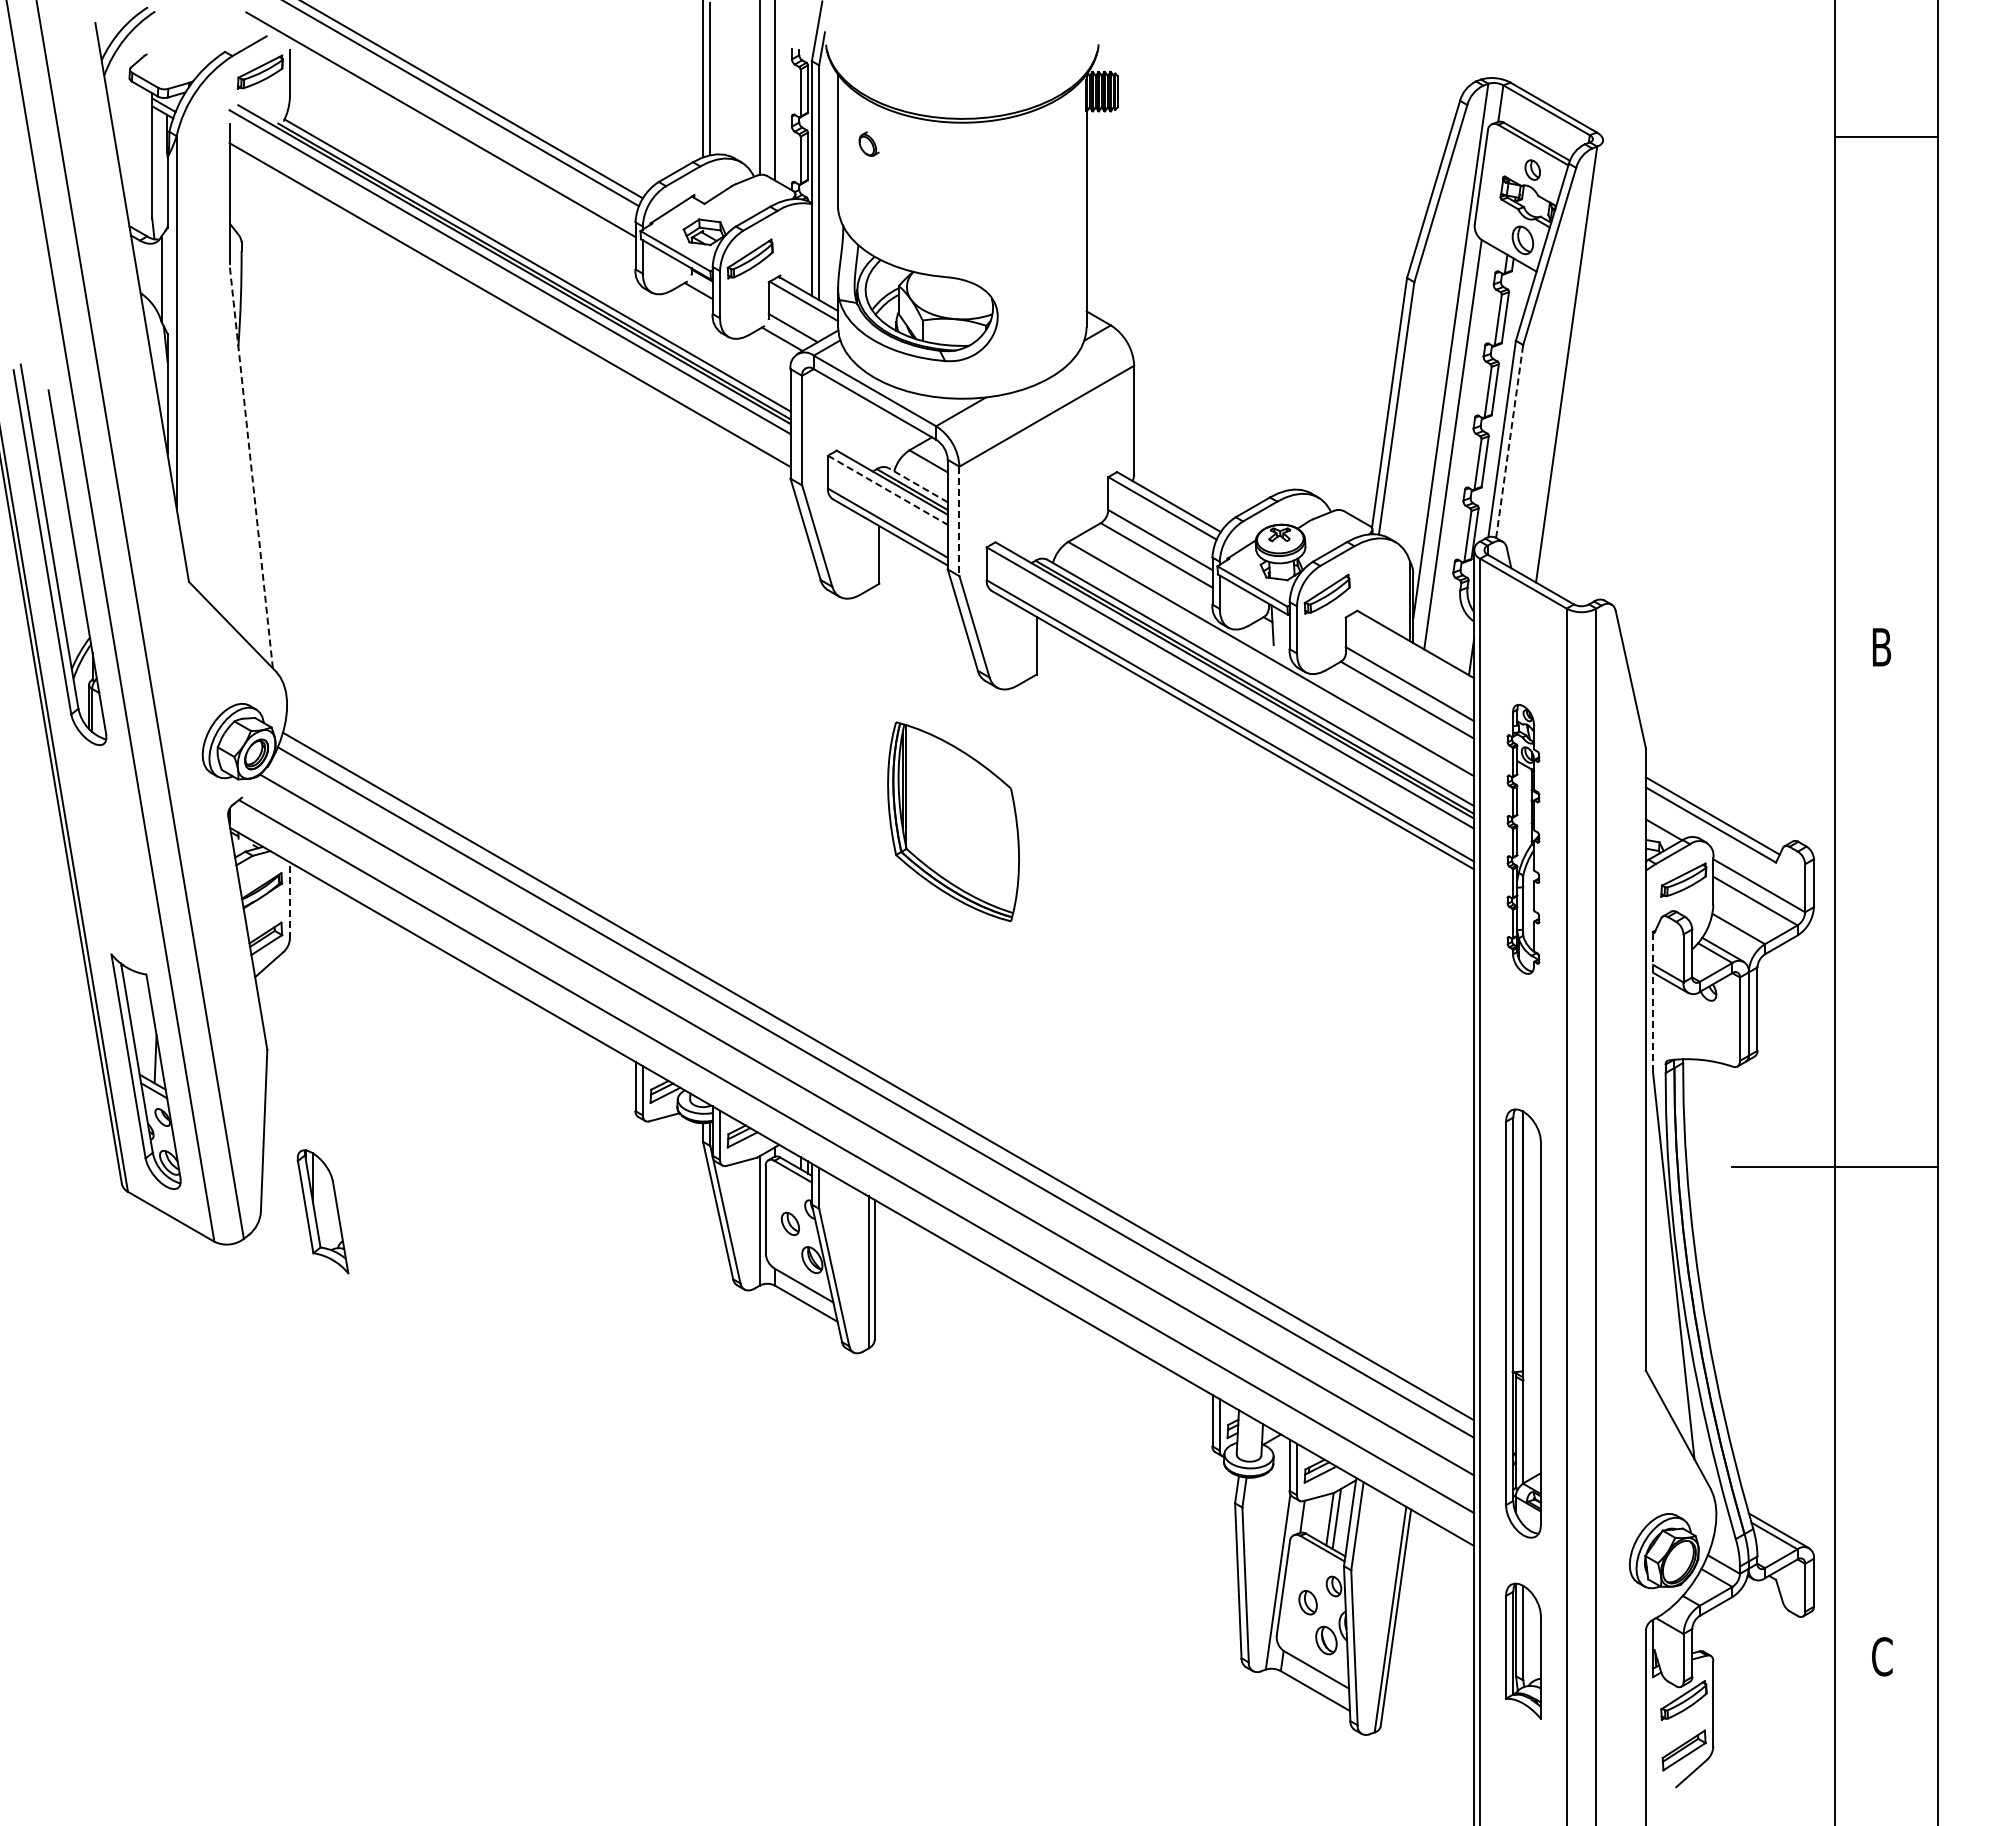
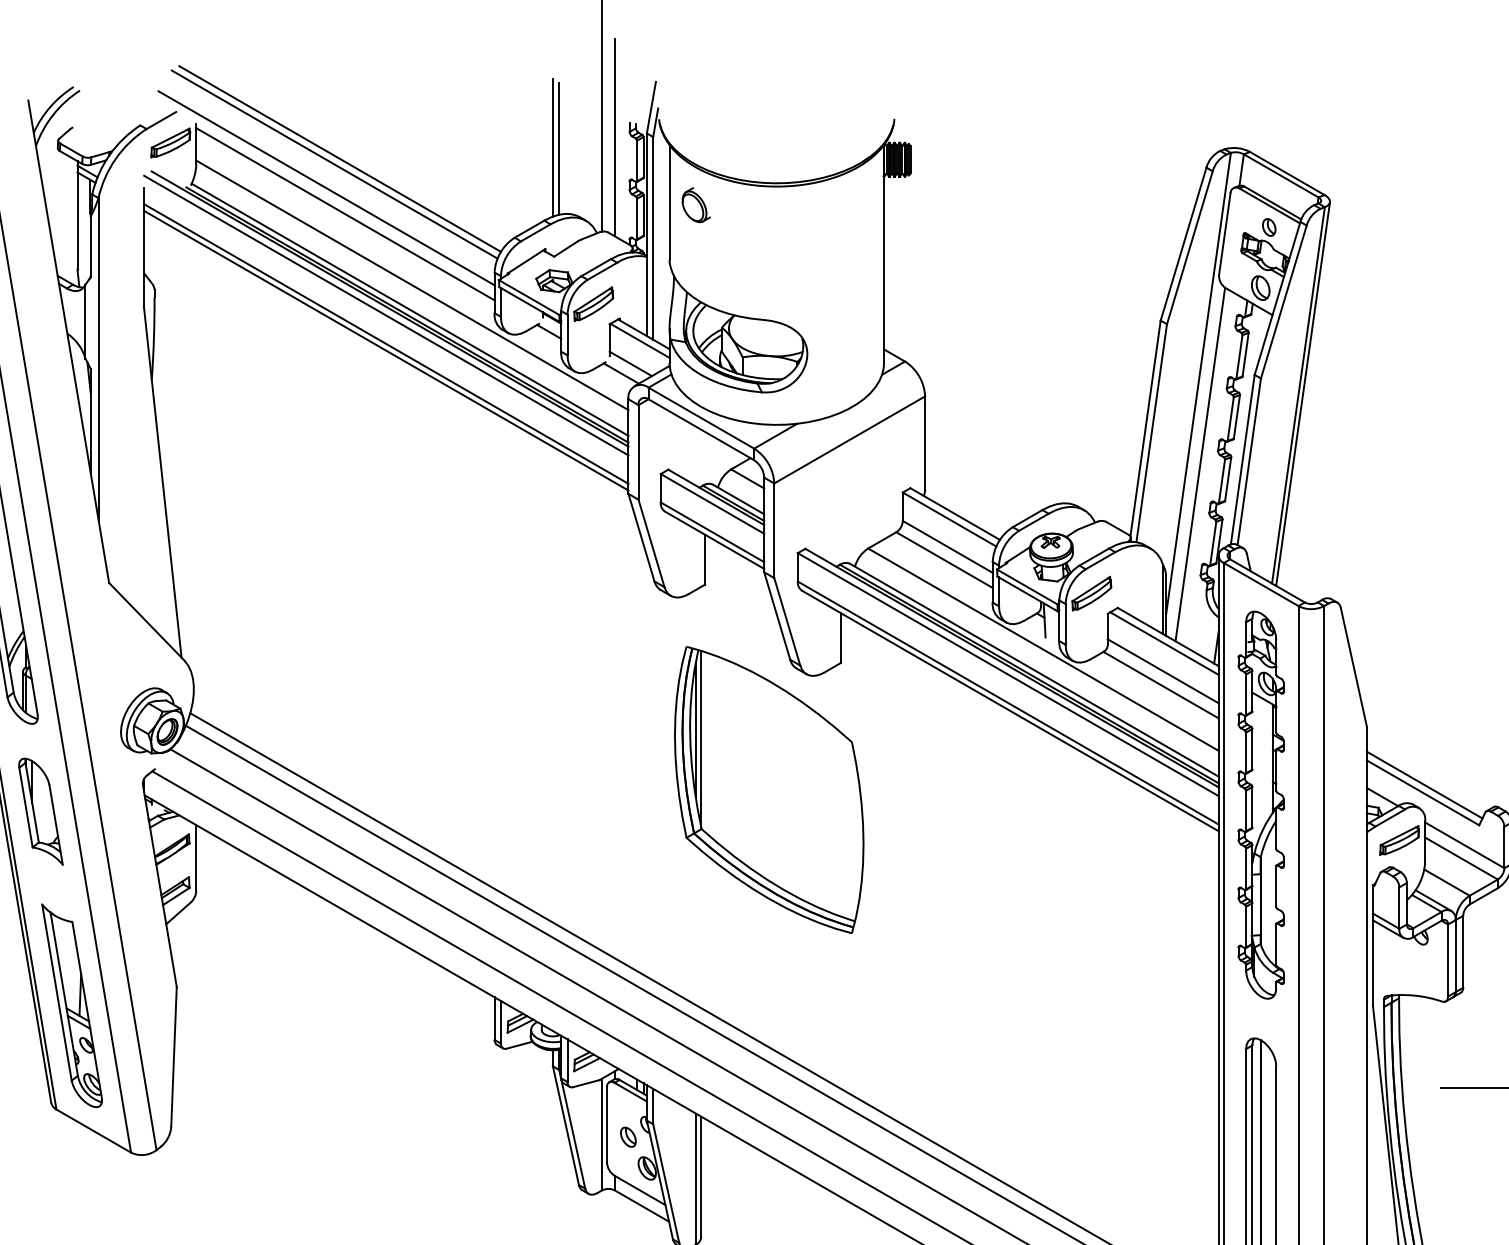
part: (868, 143) -> (695, 204), size x1.67
line: (462, 154) -> (345, 214), added
line: (539, 236) -> (411, 284), added
line: (509, 312) -> (385, 350), added
line: (1571, 362) -> (1302, 393), added
line: (1509, 440) -> (1249, 460), dashed -> solid
line: (251, 465) -> (163, 482), dashed -> solid
line: (917, 484) -> (738, 498), dashed -> solid
line: (888, 490) -> (713, 504), dashed -> solid
line: (959, 521) -> (774, 530), dashed -> solid
line: (1411, 651) -> (1164, 643), added
part: (953, 821) -> (769, 789), size x1.67
part: (1523, 839) -> (1261, 805), size x1.67
line: (289, 900) -> (195, 858), dashed -> solid
line: (1652, 1001) -> (1372, 945), dashed -> solid
part: (322, 1211) -> (40, 811), moved

